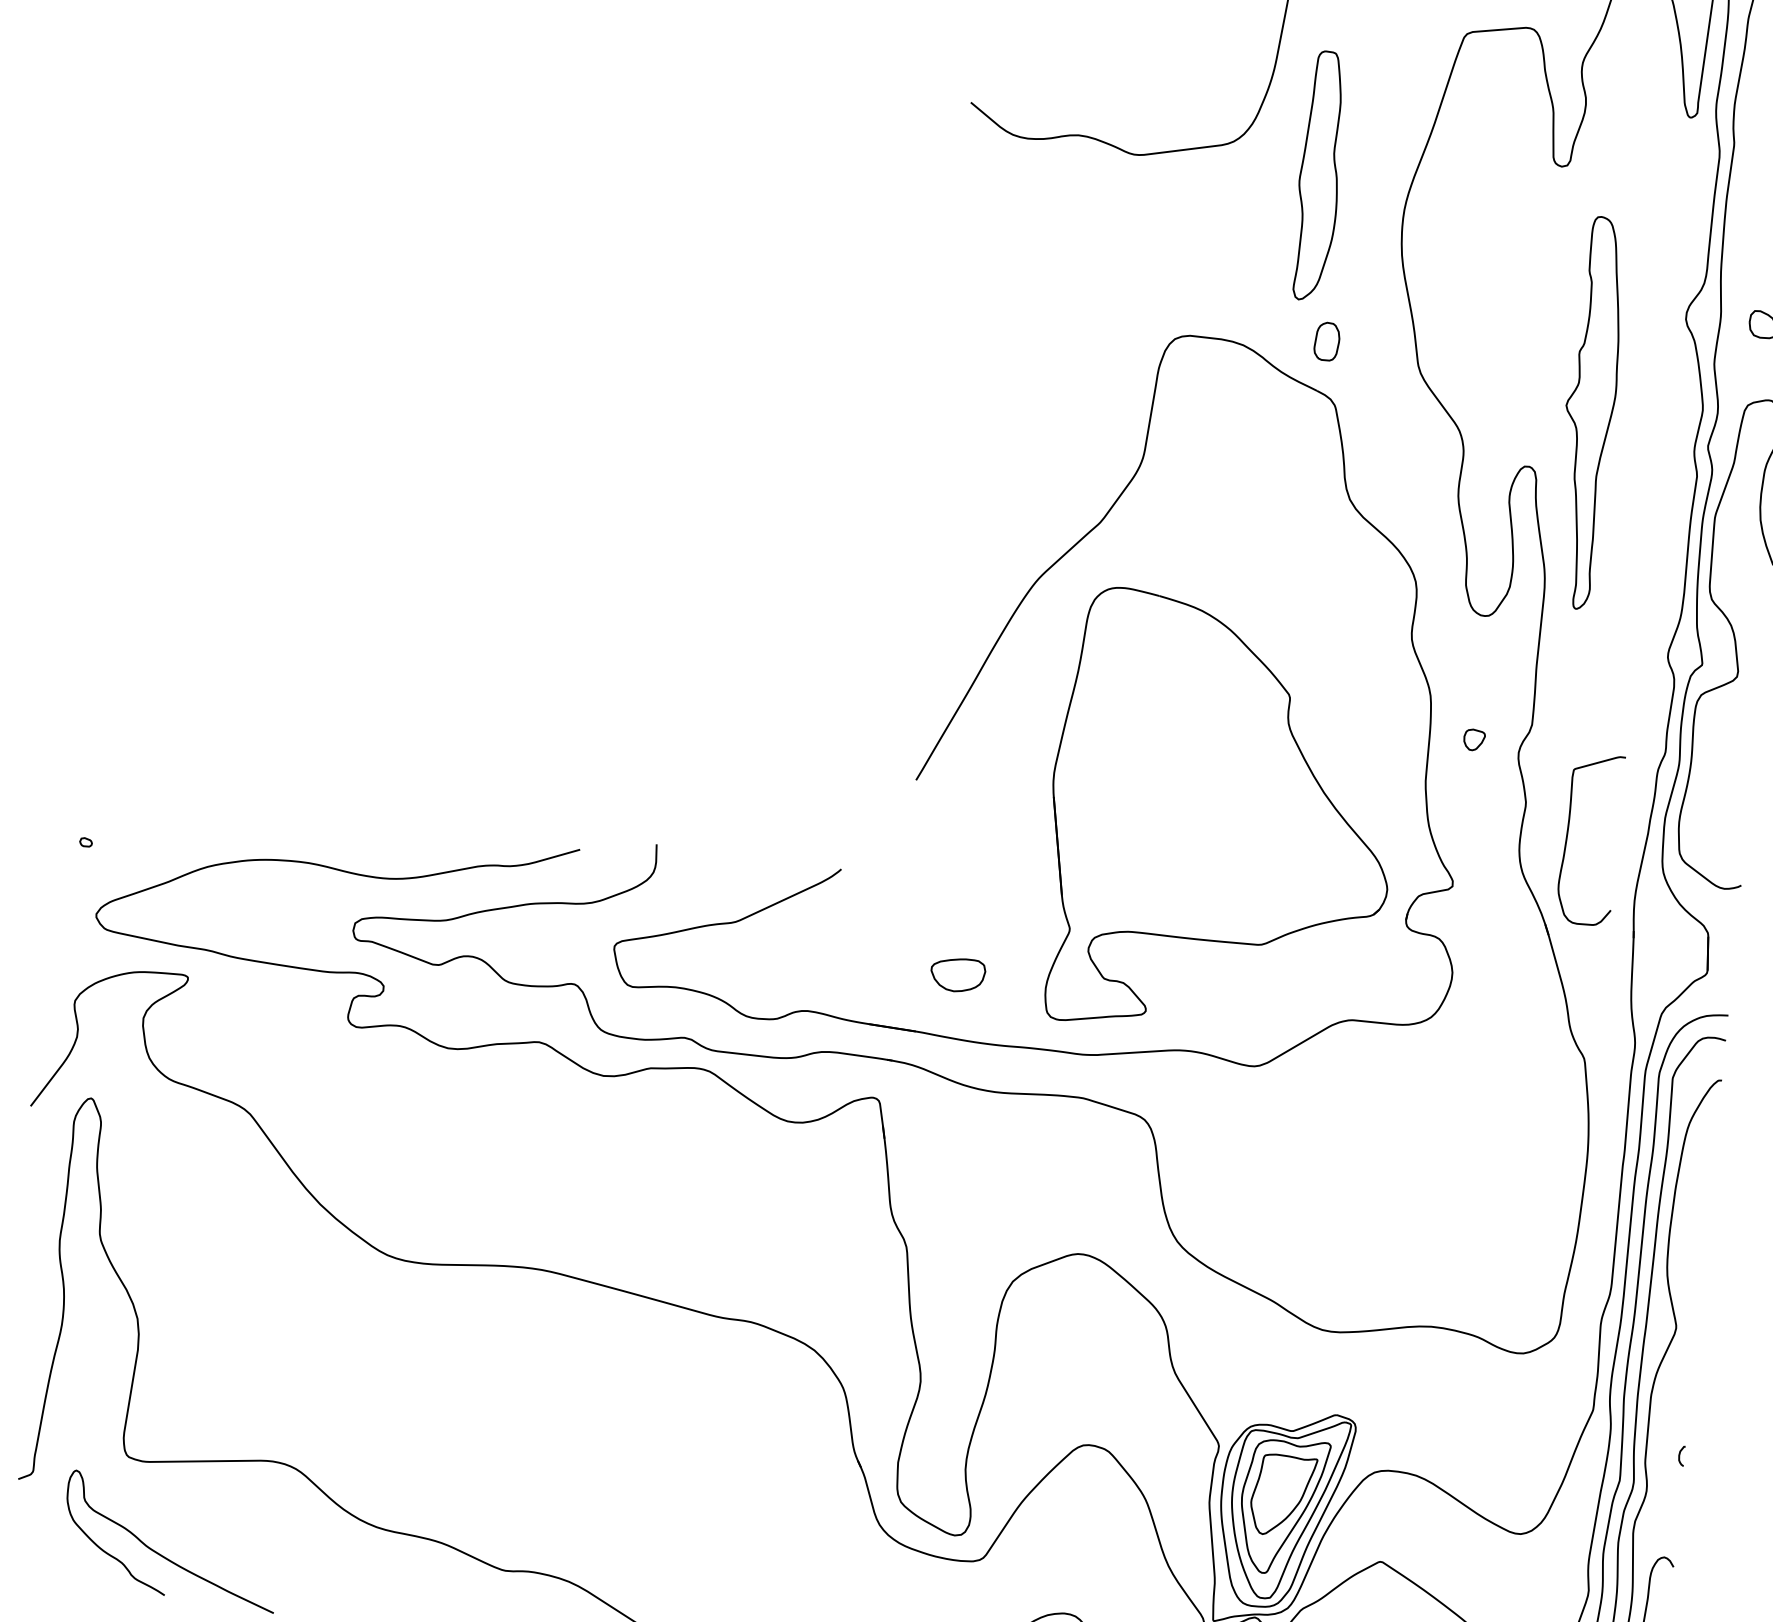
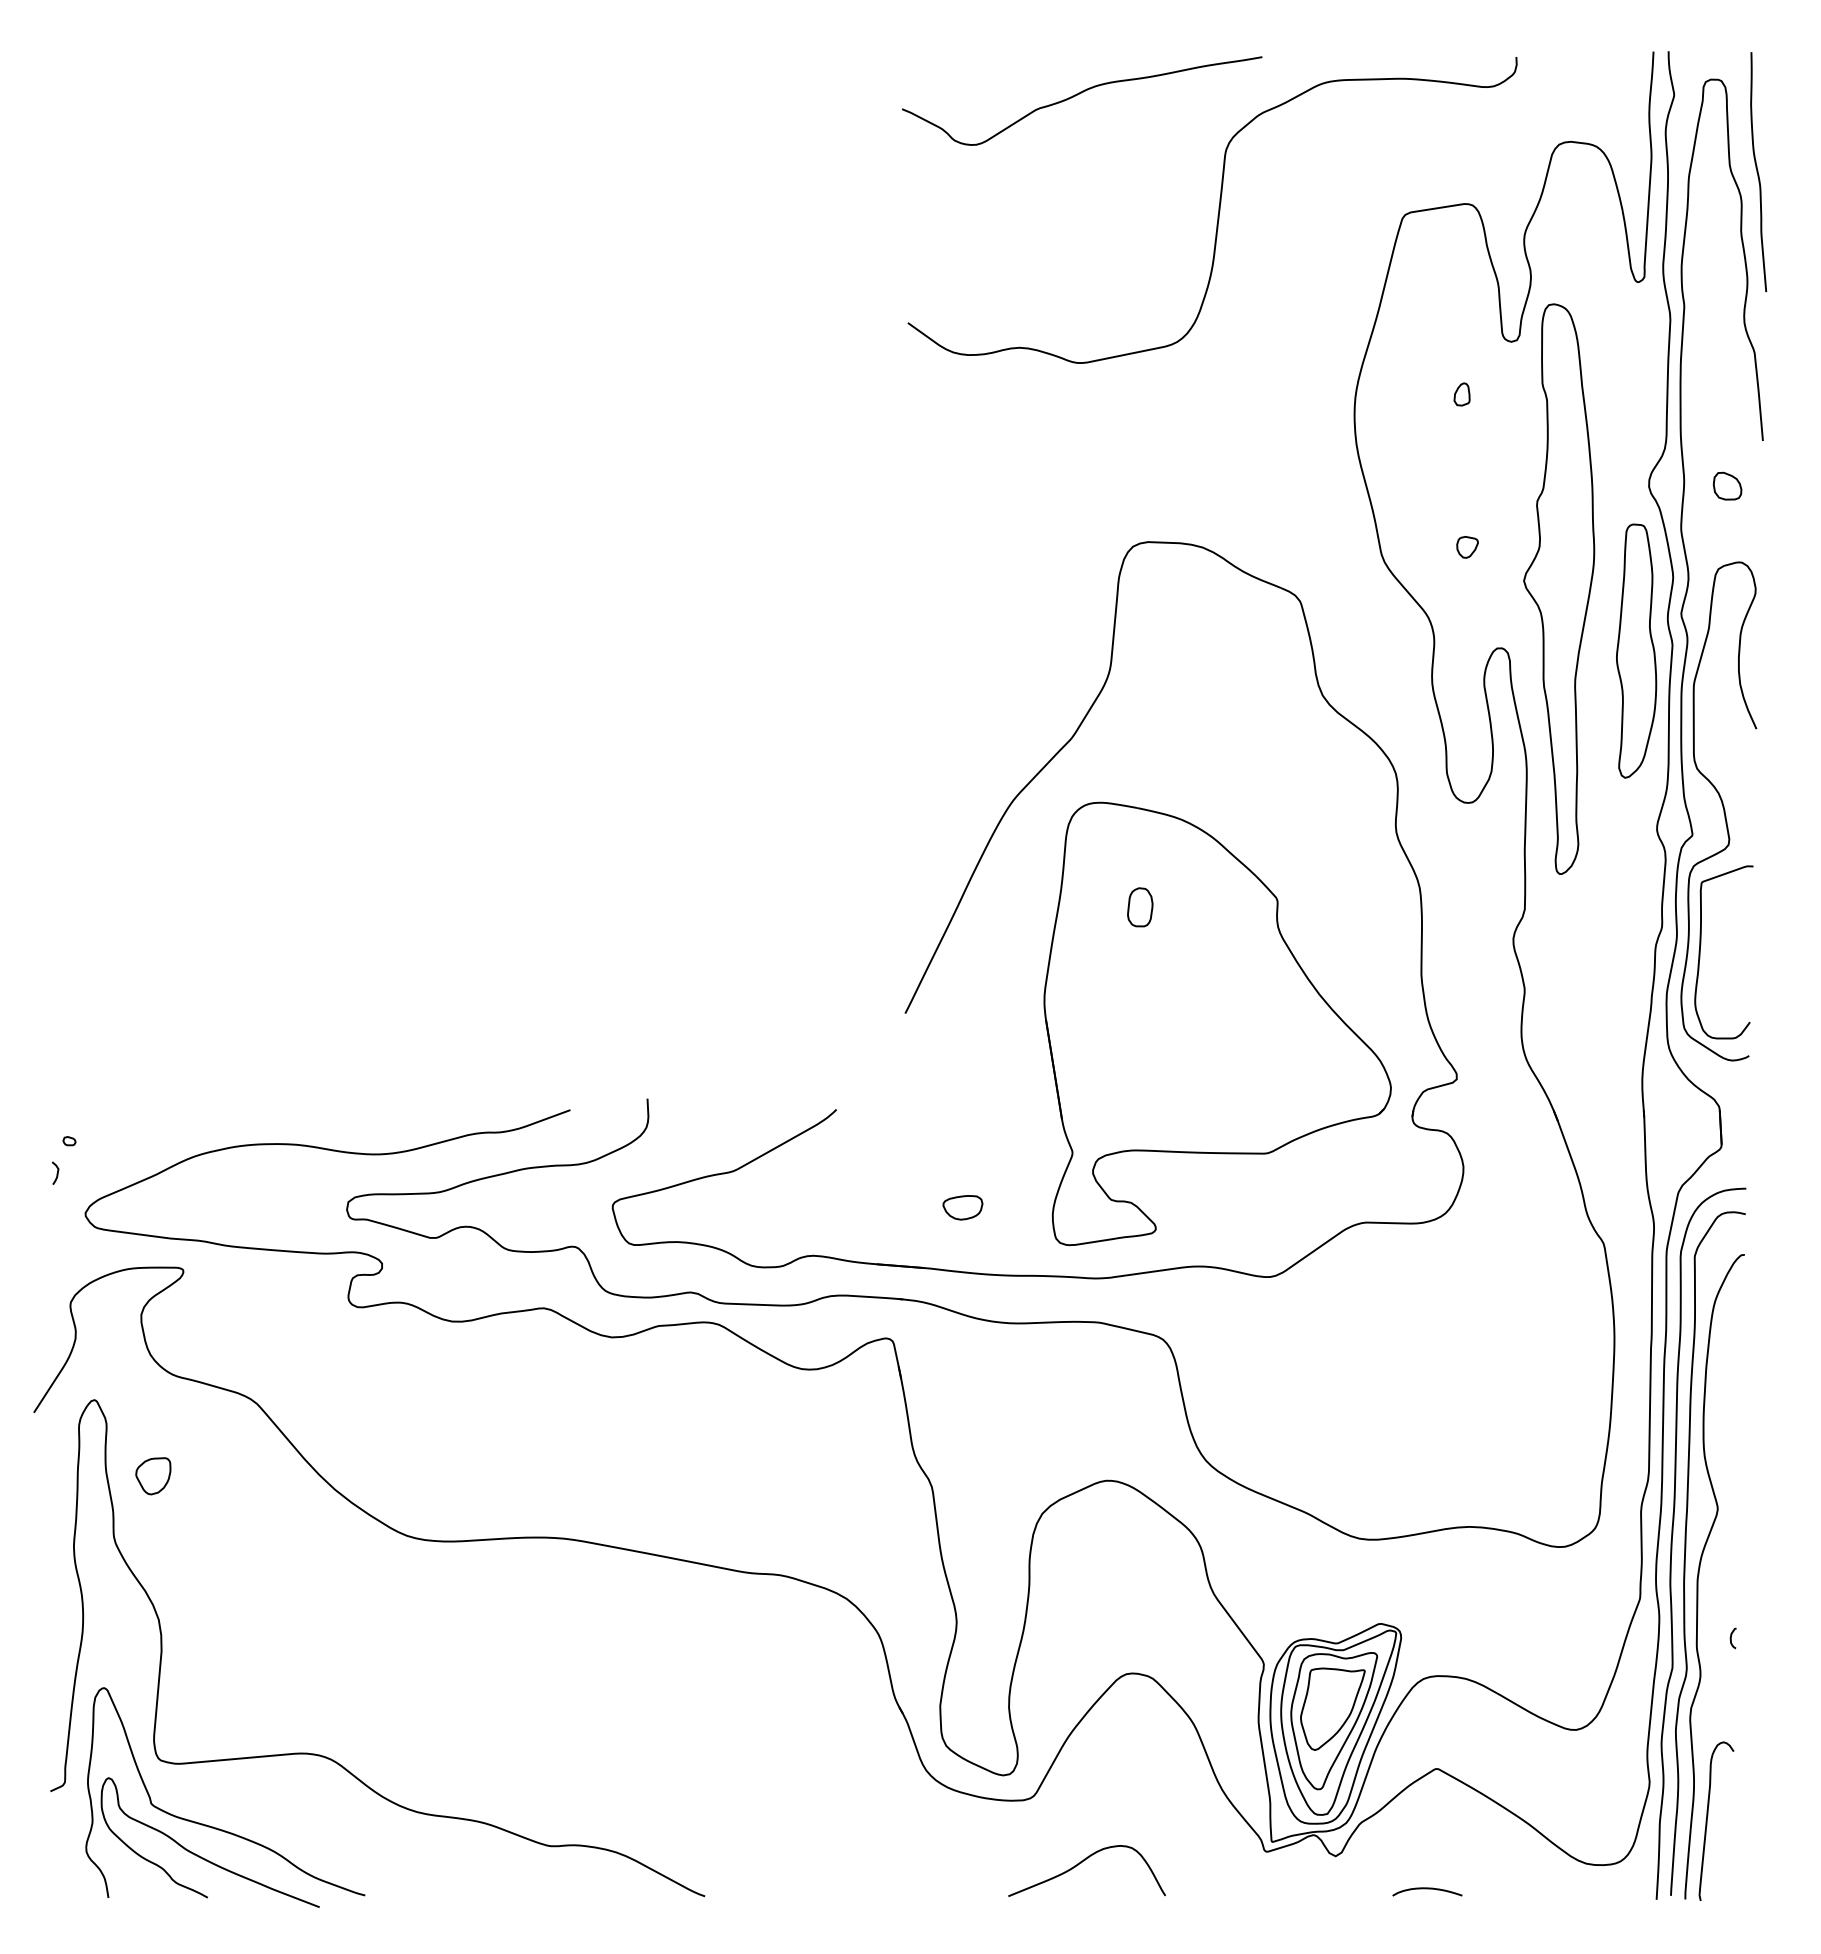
part: (1319, 175) -> (1636, 650), moved
part: (1508, 214) -> (1461, 394), added
part: (1327, 341) -> (1140, 907), moved
part: (1590, 412) -> (1559, 588), size x1.43
part: (1474, 740) -> (1467, 547), moved
curve: (1567, 838) -> (1700, 952), moved
curve: (70, 873) -> (56, 1173), added
part: (957, 974) -> (962, 1207), size x0.71
part: (143, 1177) -> (153, 1476), added
curve: (175, 1525) -> (213, 1826), added

